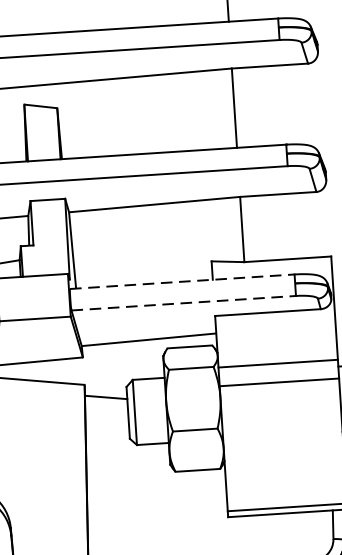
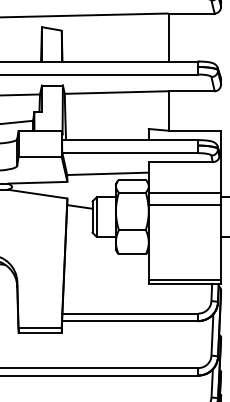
line: (182, 282) -> (130, 140), dashed -> solid
line: (184, 303) -> (130, 153), dashed -> solid

